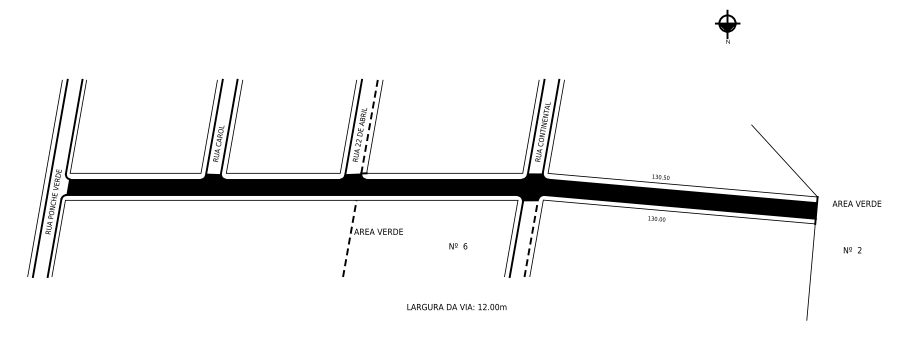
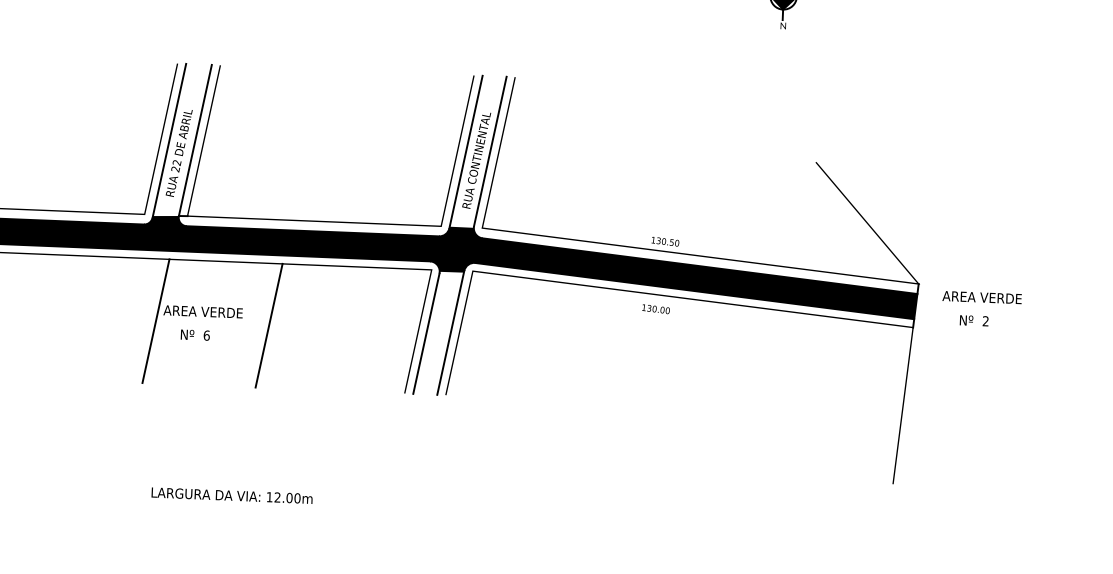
line: (369, 126) -> (195, 140), dashed -> solid
line: (349, 238) -> (155, 320), dashed -> solid
line: (419, 238) -> (269, 325), added
line: (531, 238) -> (451, 332), dashed -> solid
text: (458, 246) -> (195, 335), moved
text: (852, 250) -> (974, 321), moved
text: (456, 306) -> (231, 494), moved

